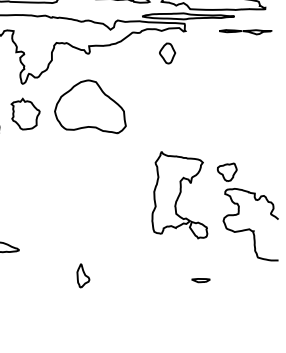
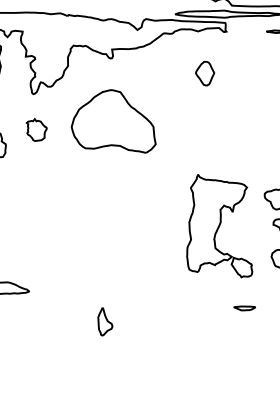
part: (167, 53) -> (205, 73), moved
part: (25, 113) -> (36, 129), size x0.6
part: (200, 280) -> (244, 308), moved

